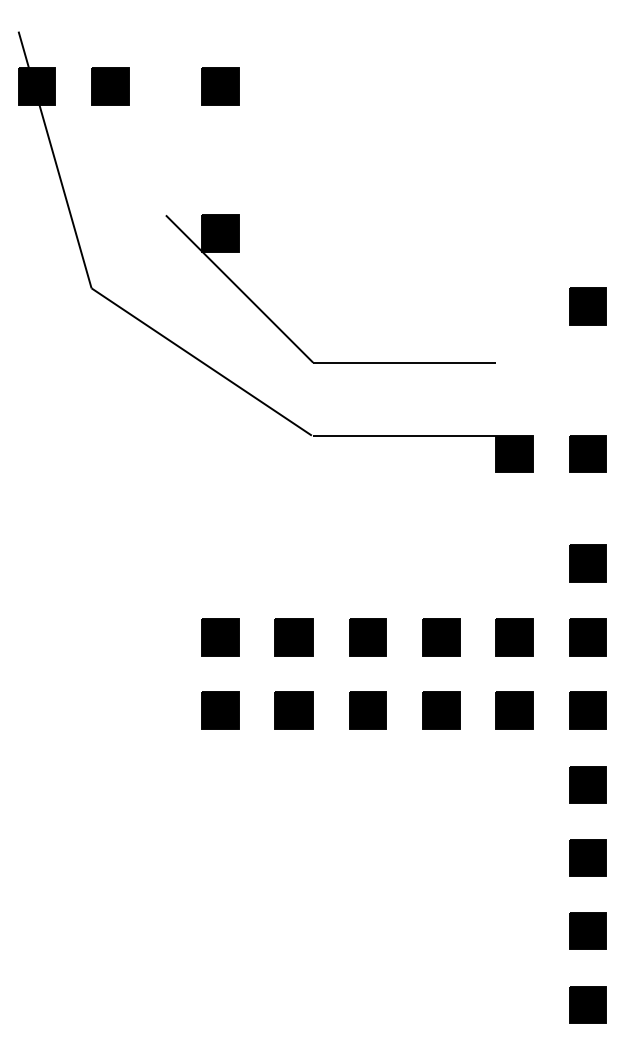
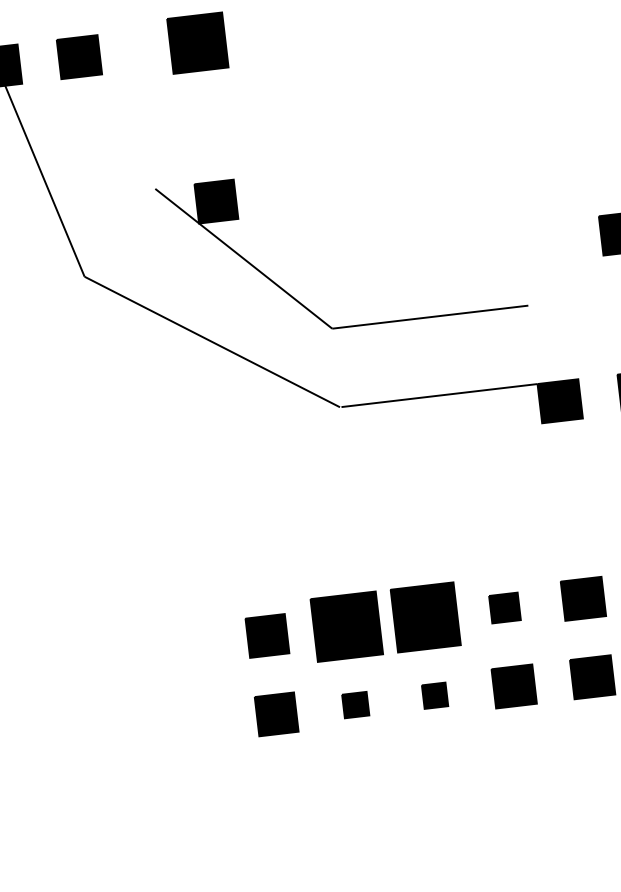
part: (220, 86) -> (197, 43), size x1.4
part: (293, 637) -> (345, 626), size x1.6
part: (367, 637) -> (425, 617), size x1.6
part: (441, 637) -> (504, 607), size x0.7
part: (293, 710) -> (355, 705), size x0.6
part: (367, 710) -> (434, 695), size x0.6

